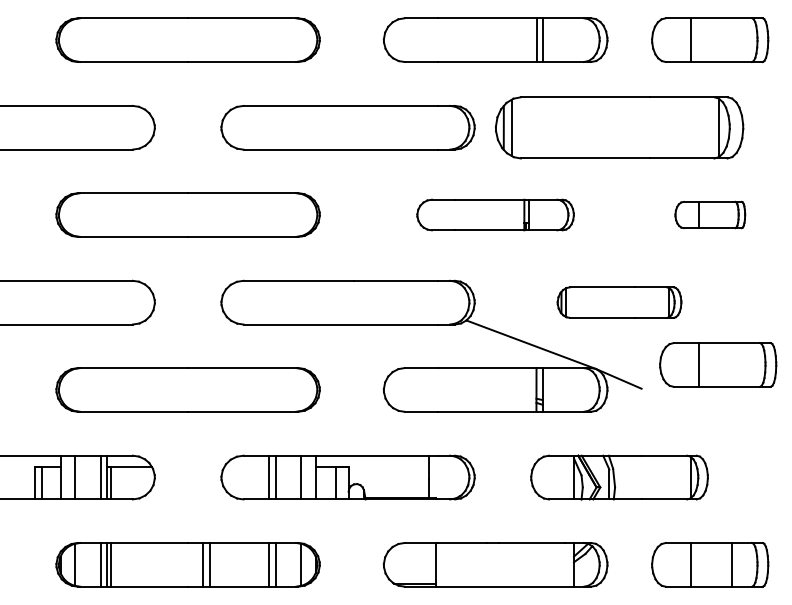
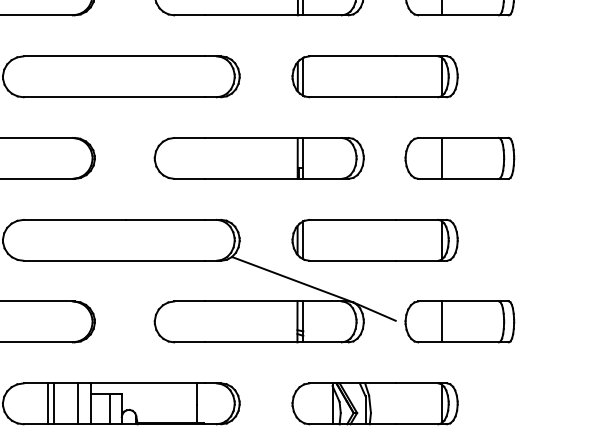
part: (619, 127) -> (375, 76), size x0.71
part: (495, 214) -> (259, 157), size x1.43
part: (710, 214) -> (460, 157), size x1.67
part: (619, 302) -> (375, 240), size x1.43
part: (718, 364) -> (460, 321), moved

